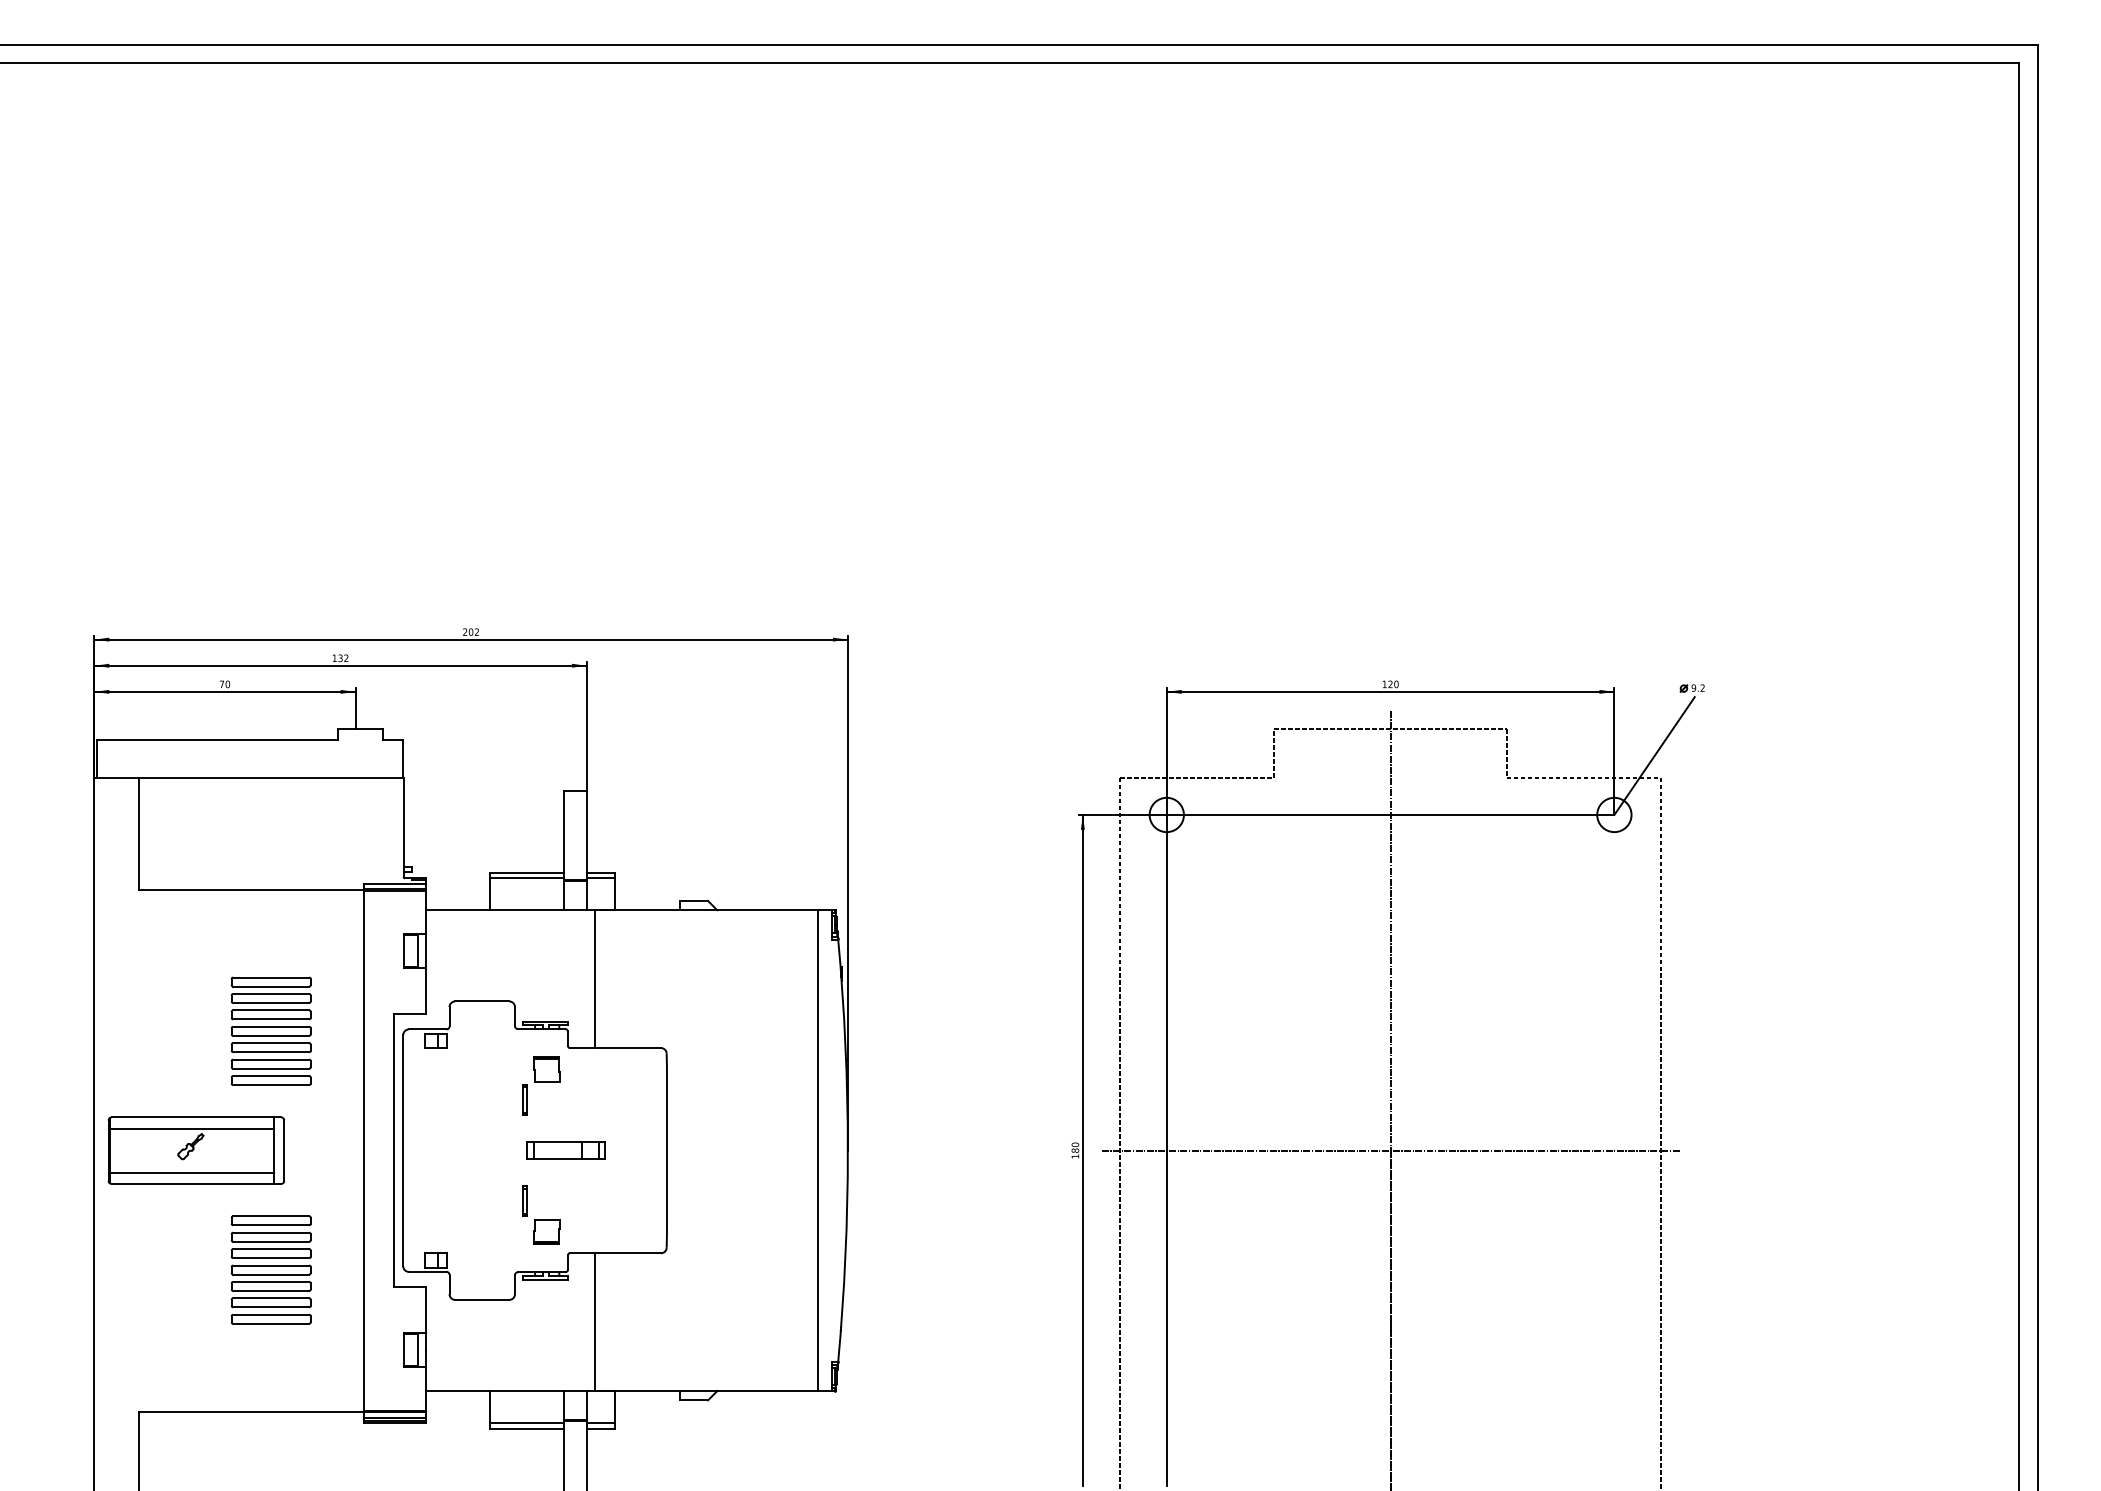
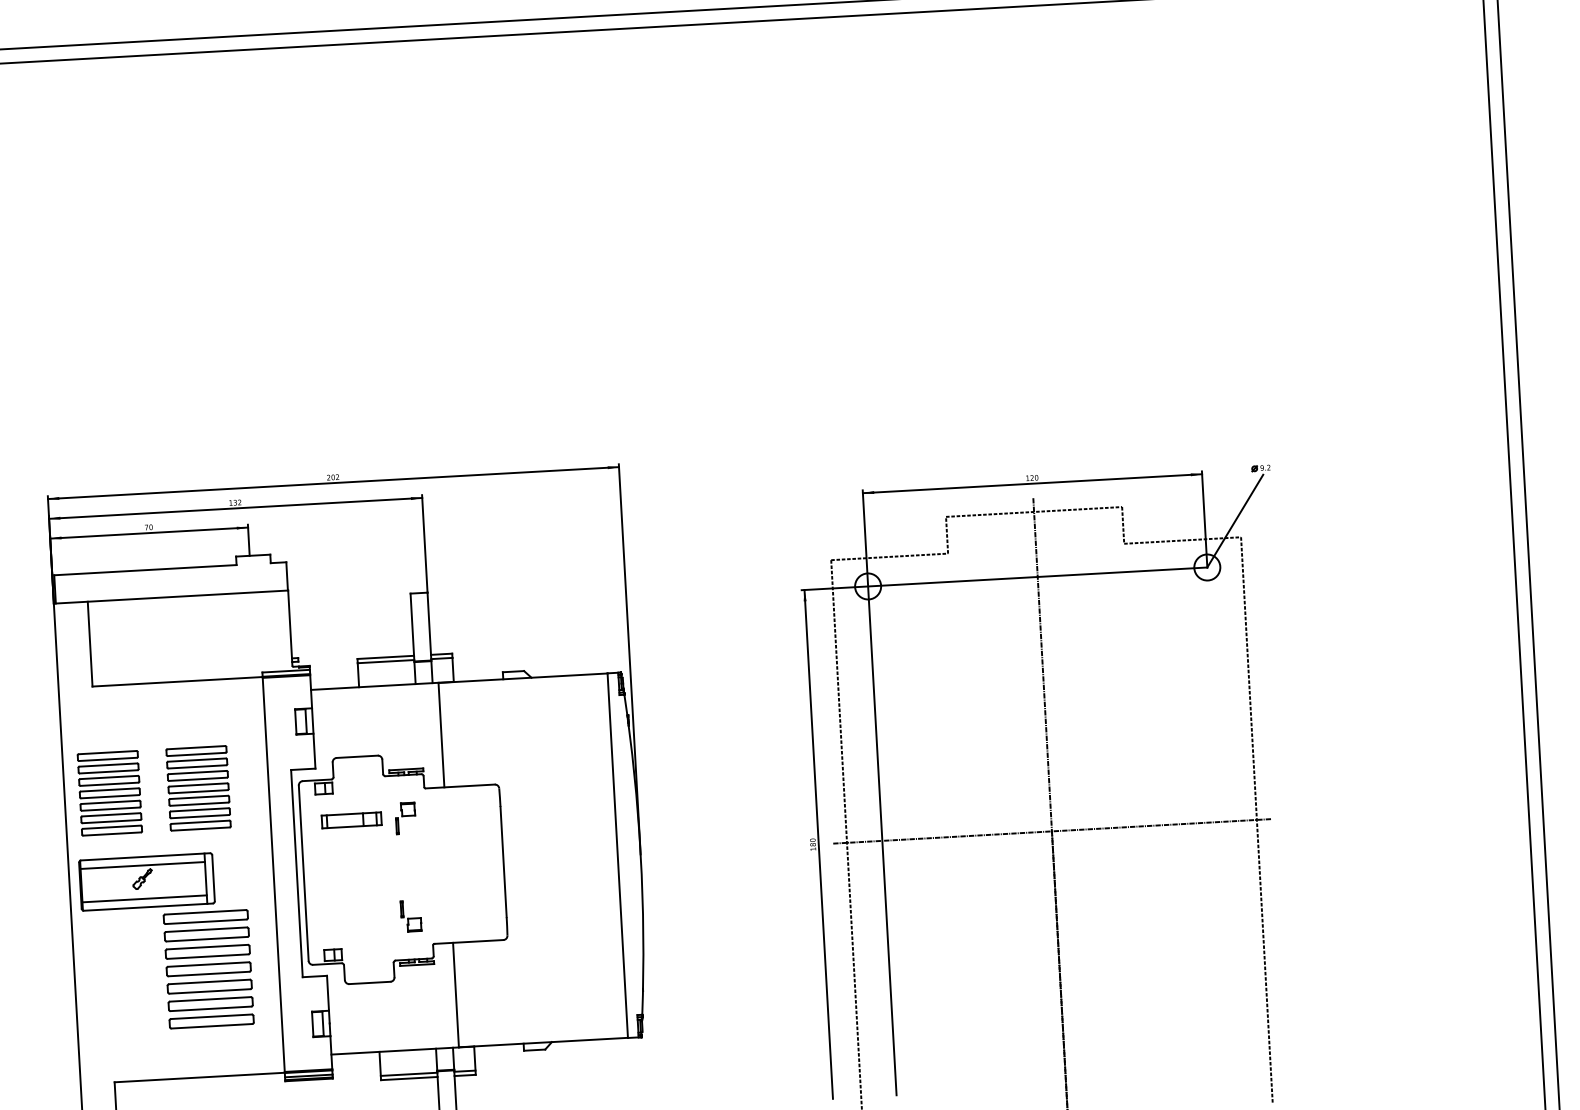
part: (153, 1030) -> (109, 792), added
part: (541, 1085) -> (405, 817), size x0.7
part: (565, 1150) -> (351, 820), moved
part: (541, 1214) -> (411, 915), size x0.7
part: (270, 1269) -> (208, 968), size x1.4

